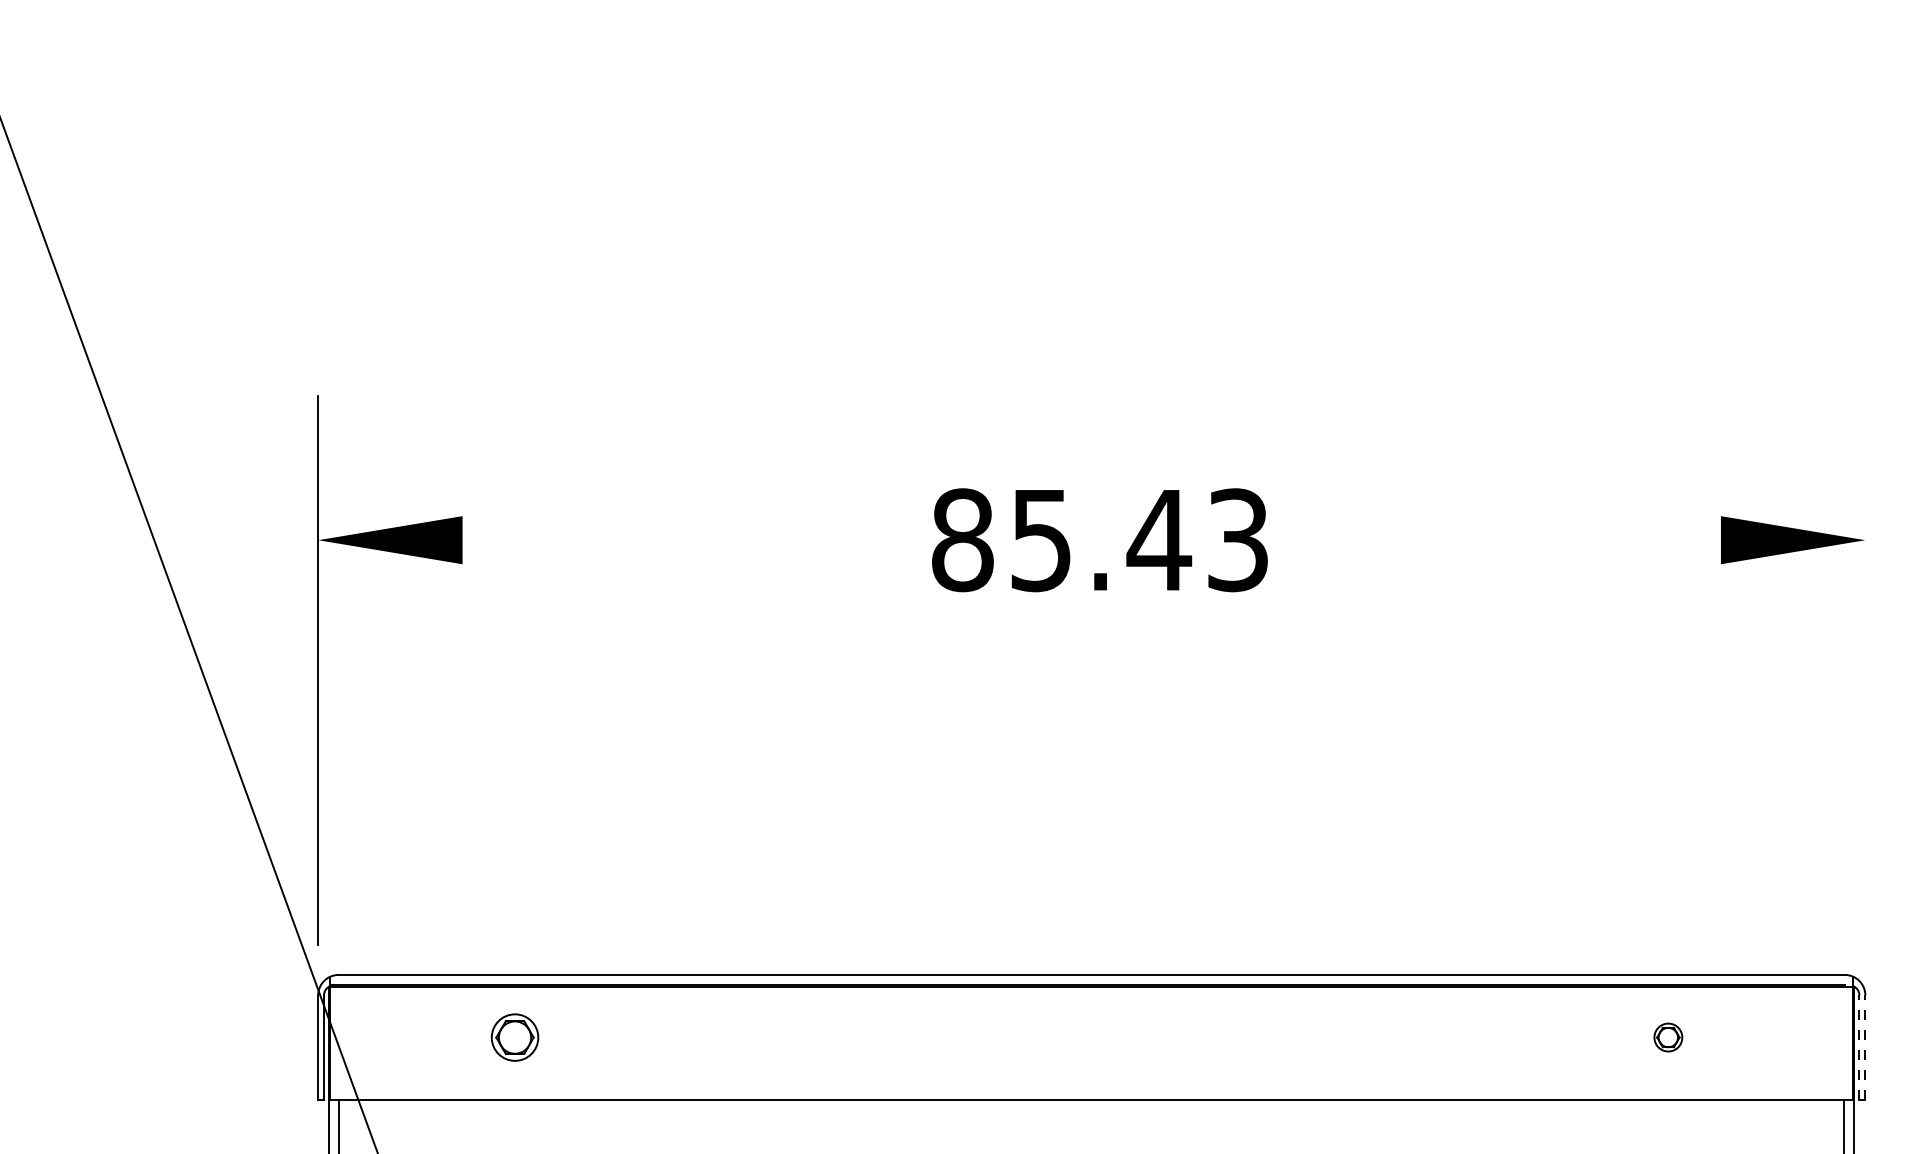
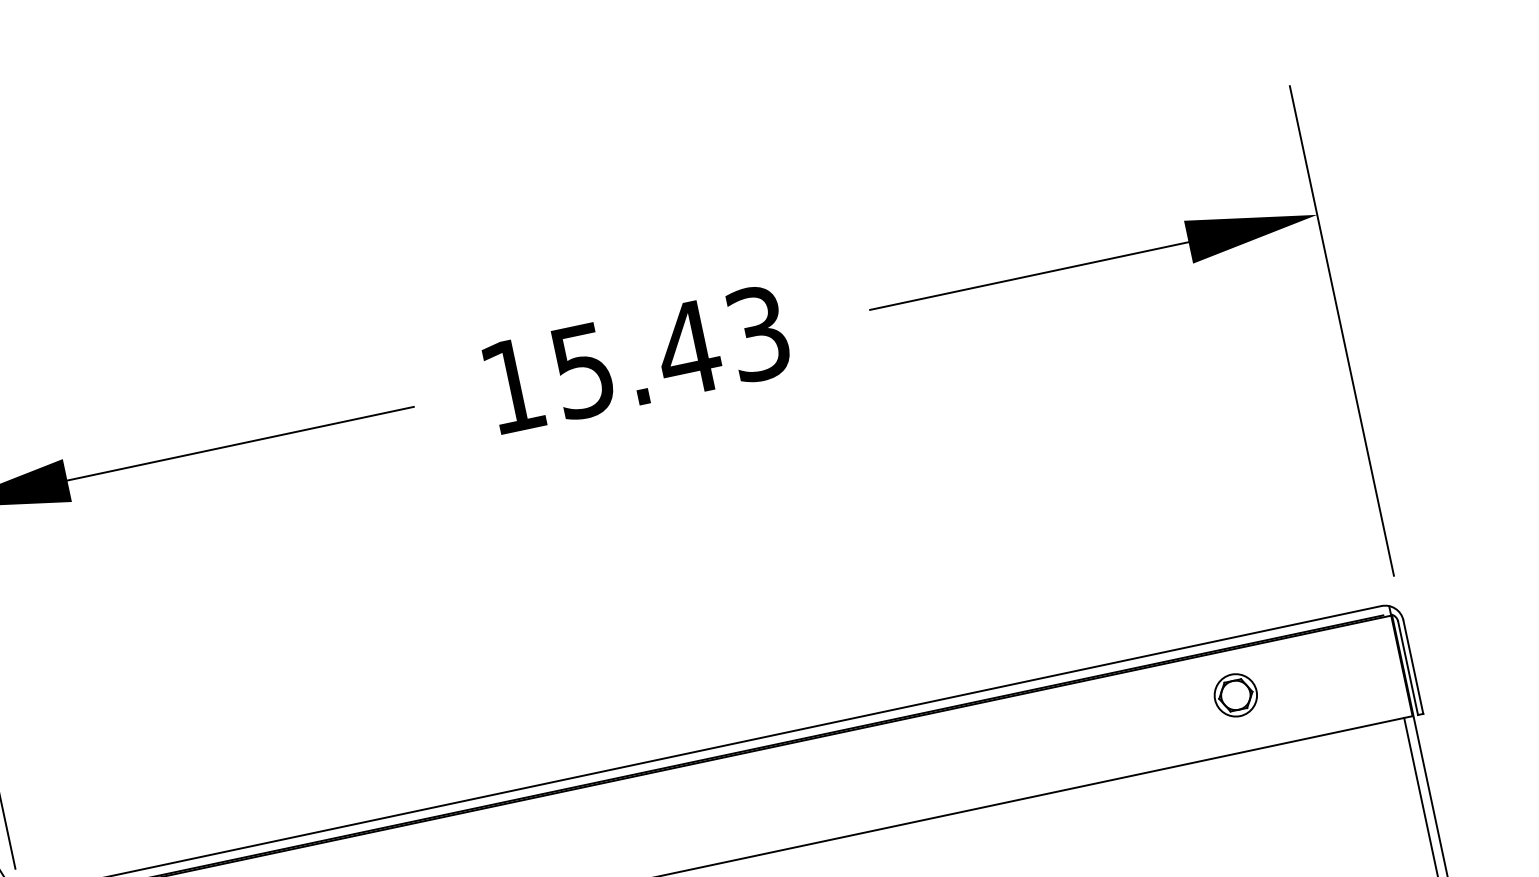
line: (656, 540) -> (240, 444), added
text: (962, 540) -> (512, 386), 85.43 -> 15.43
line: (1541, 540) -> (1028, 276), added
line: (1865, 670) -> (1342, 330), added
part: (1668, 1037) -> (1236, 695), size x1.67
line: (1859, 1047) -> (1408, 667), dashed -> solid
line: (1865, 1047) -> (1413, 666), dashed -> solid

